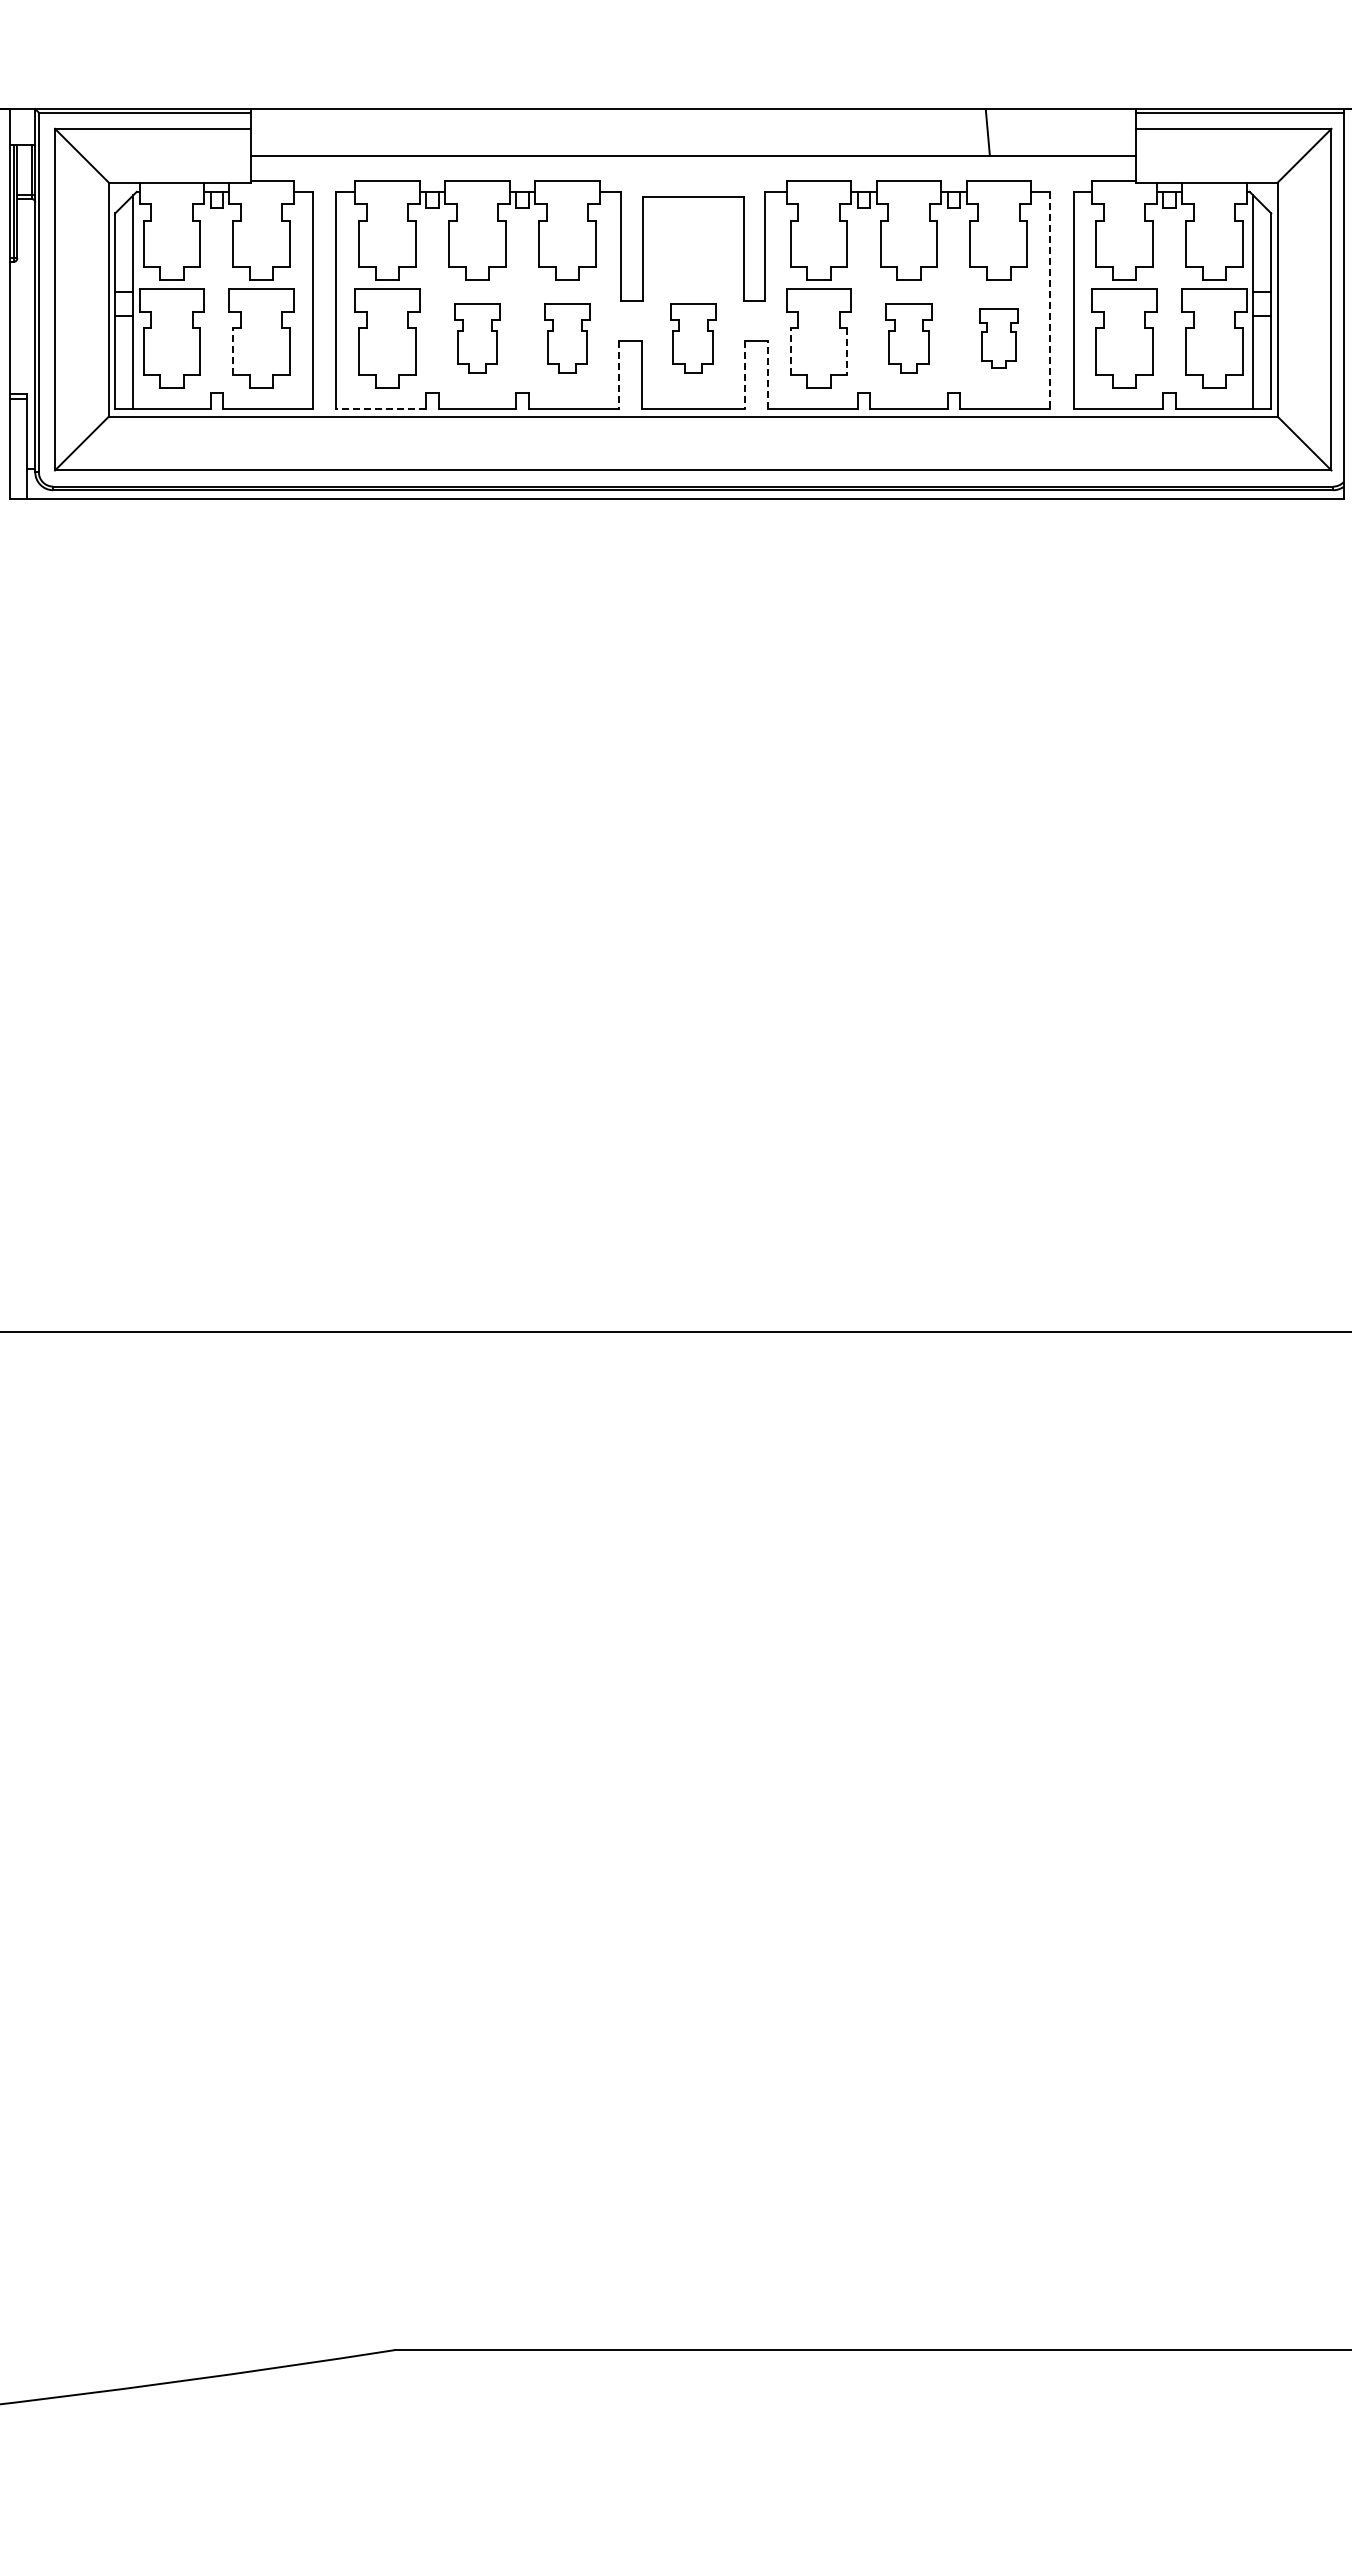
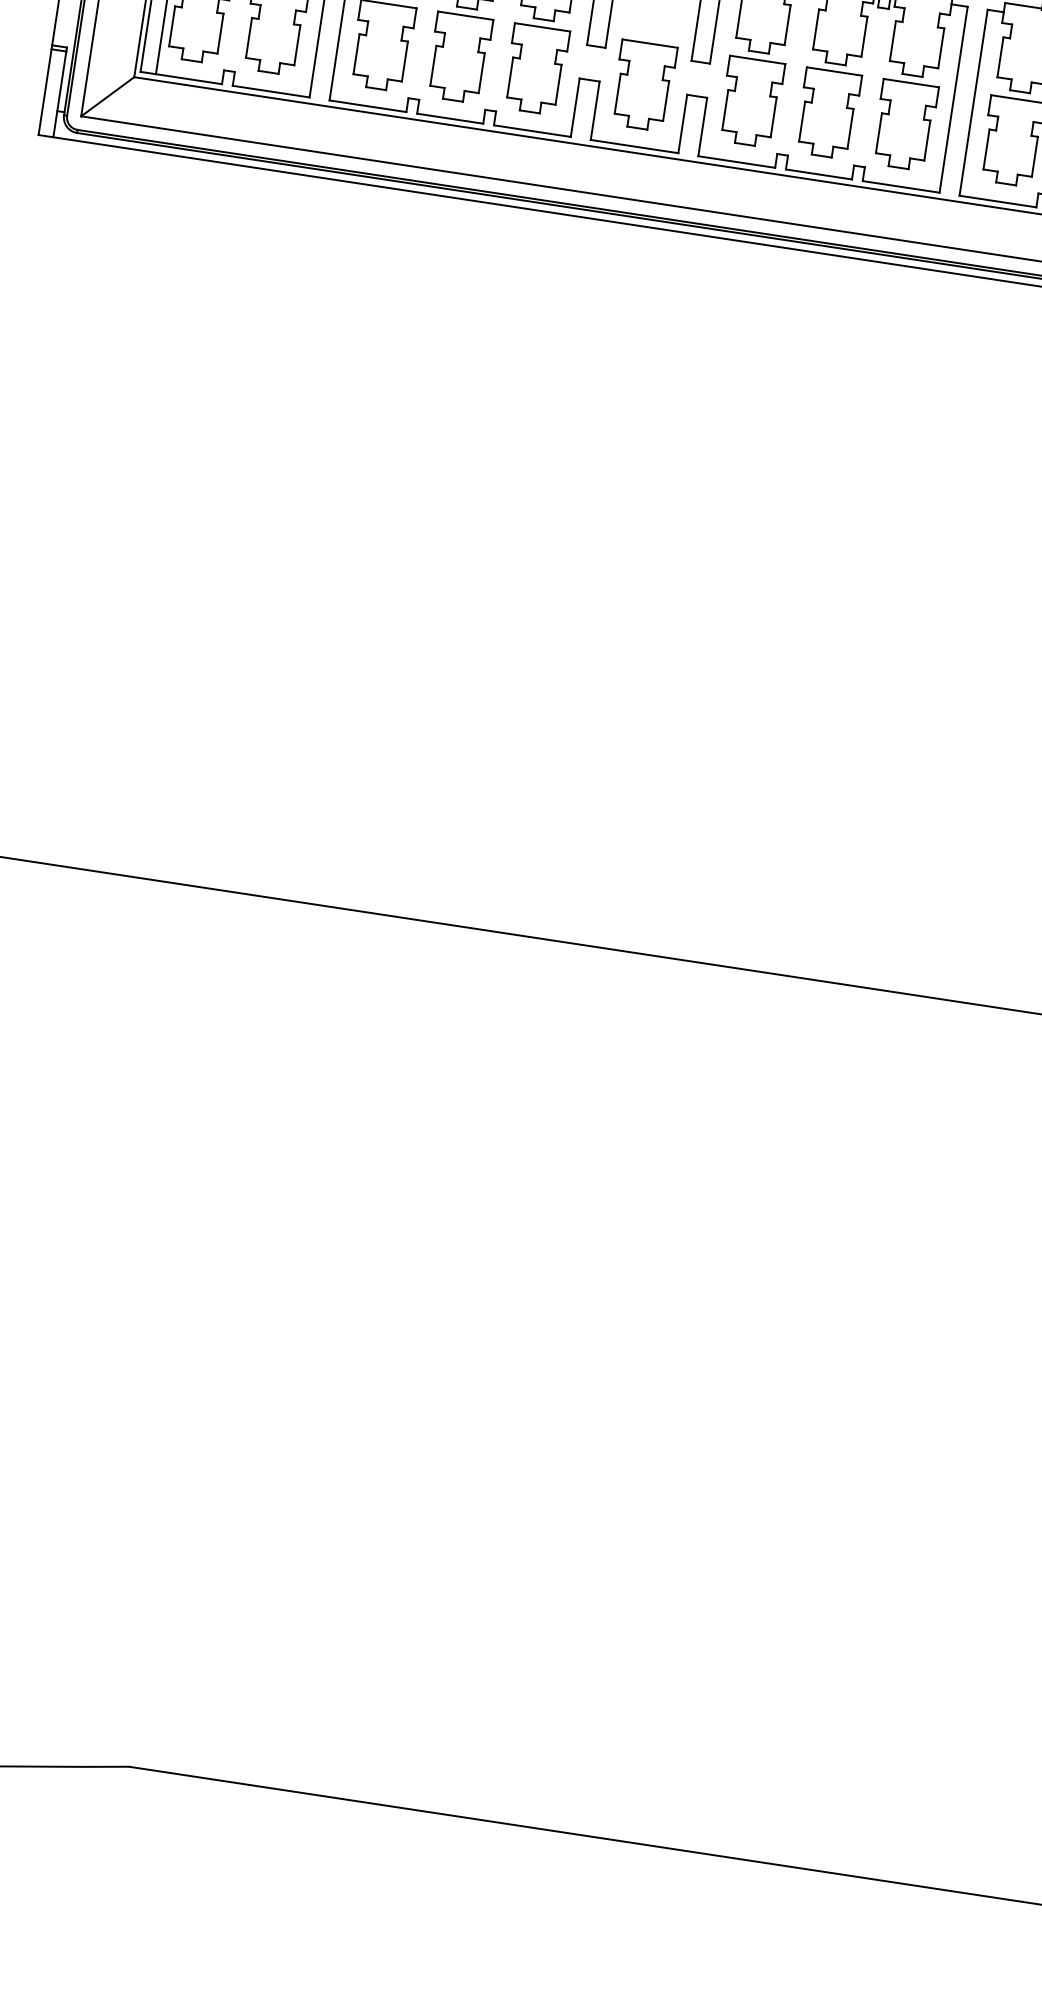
line: (1050, 300) -> (953, 99), dashed -> solid
part: (477, 338) -> (459, 58), size x1.43
part: (567, 338) -> (536, 69), size x1.43
part: (693, 338) -> (643, 86), size x1.43
part: (908, 338) -> (827, 113), size x1.43
part: (998, 338) -> (904, 125), size x1.67
line: (233, 351) -> (249, 37), dashed -> solid
line: (790, 351) -> (725, 109), dashed -> solid
line: (847, 352) -> (773, 117), dashed -> solid
line: (767, 374) -> (702, 126), dashed -> solid
line: (618, 375) -> (575, 108), dashed -> solid
line: (744, 375) -> (682, 124), dashed -> solid
line: (381, 409) -> (368, 106), dashed -> solid

